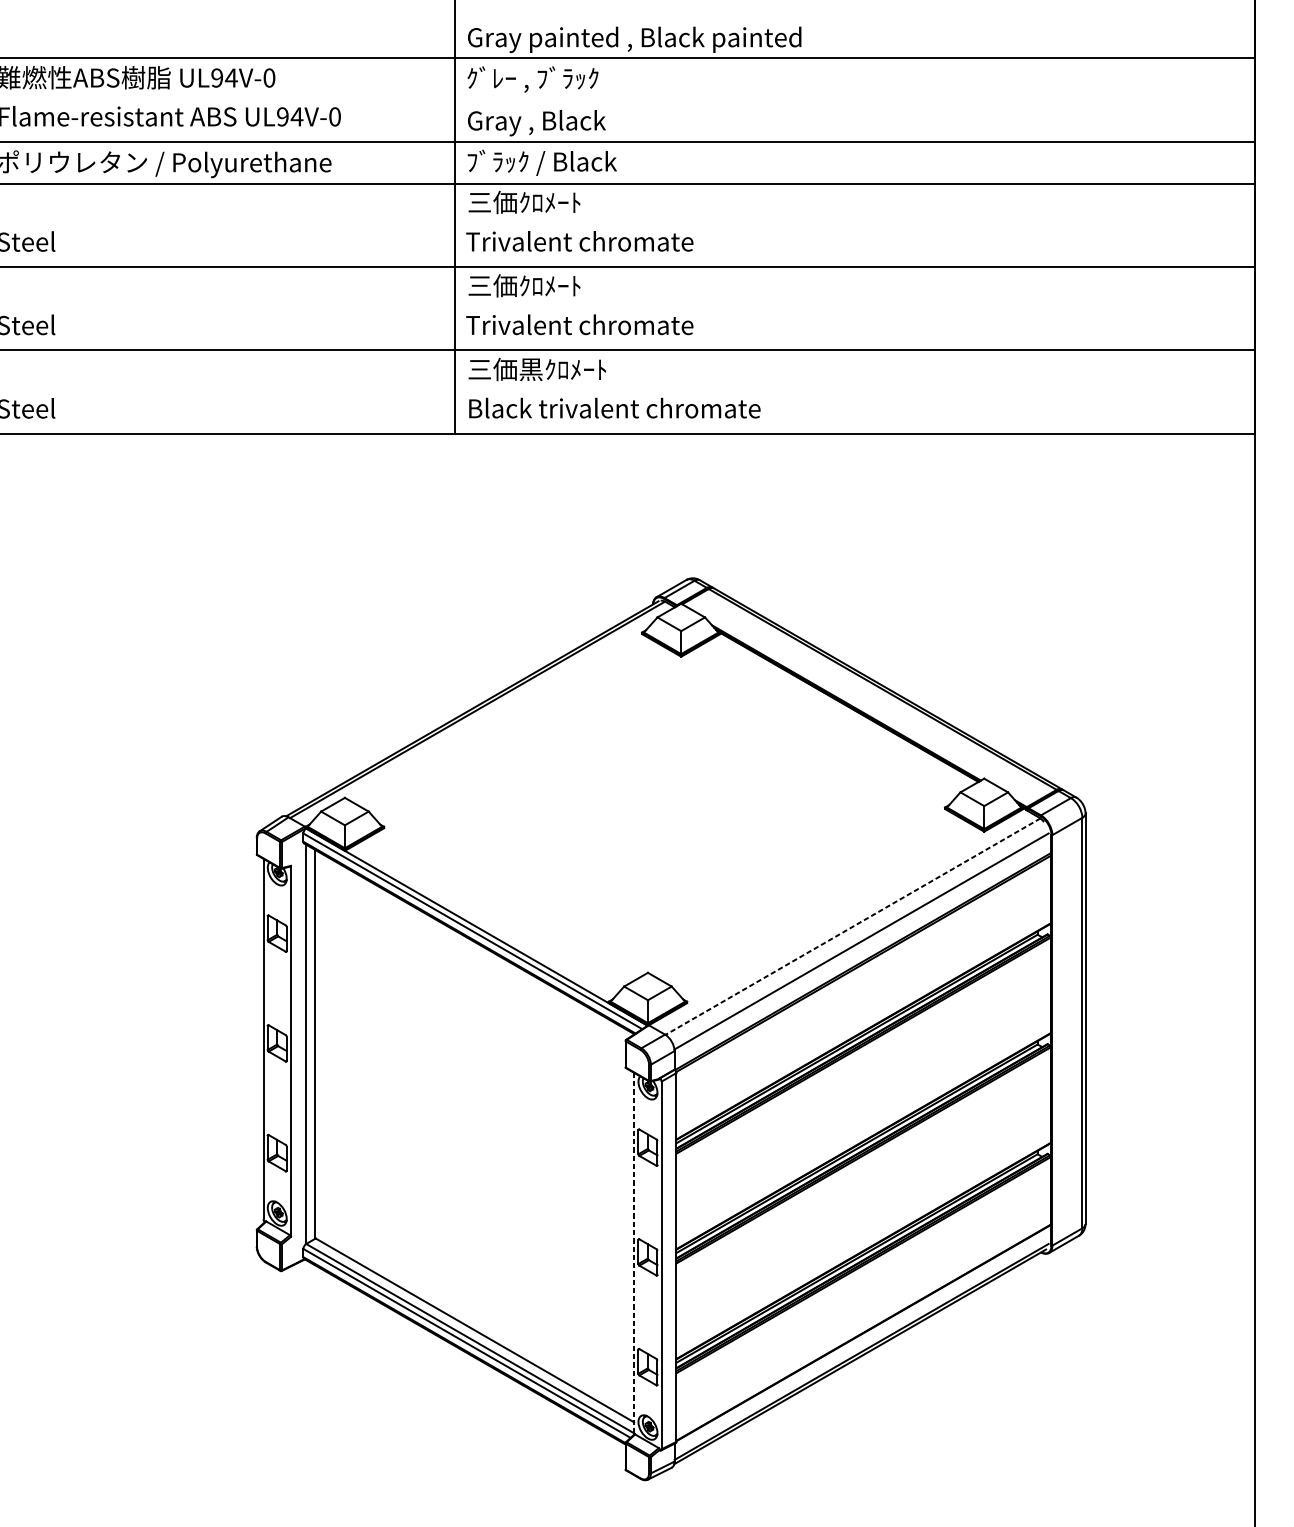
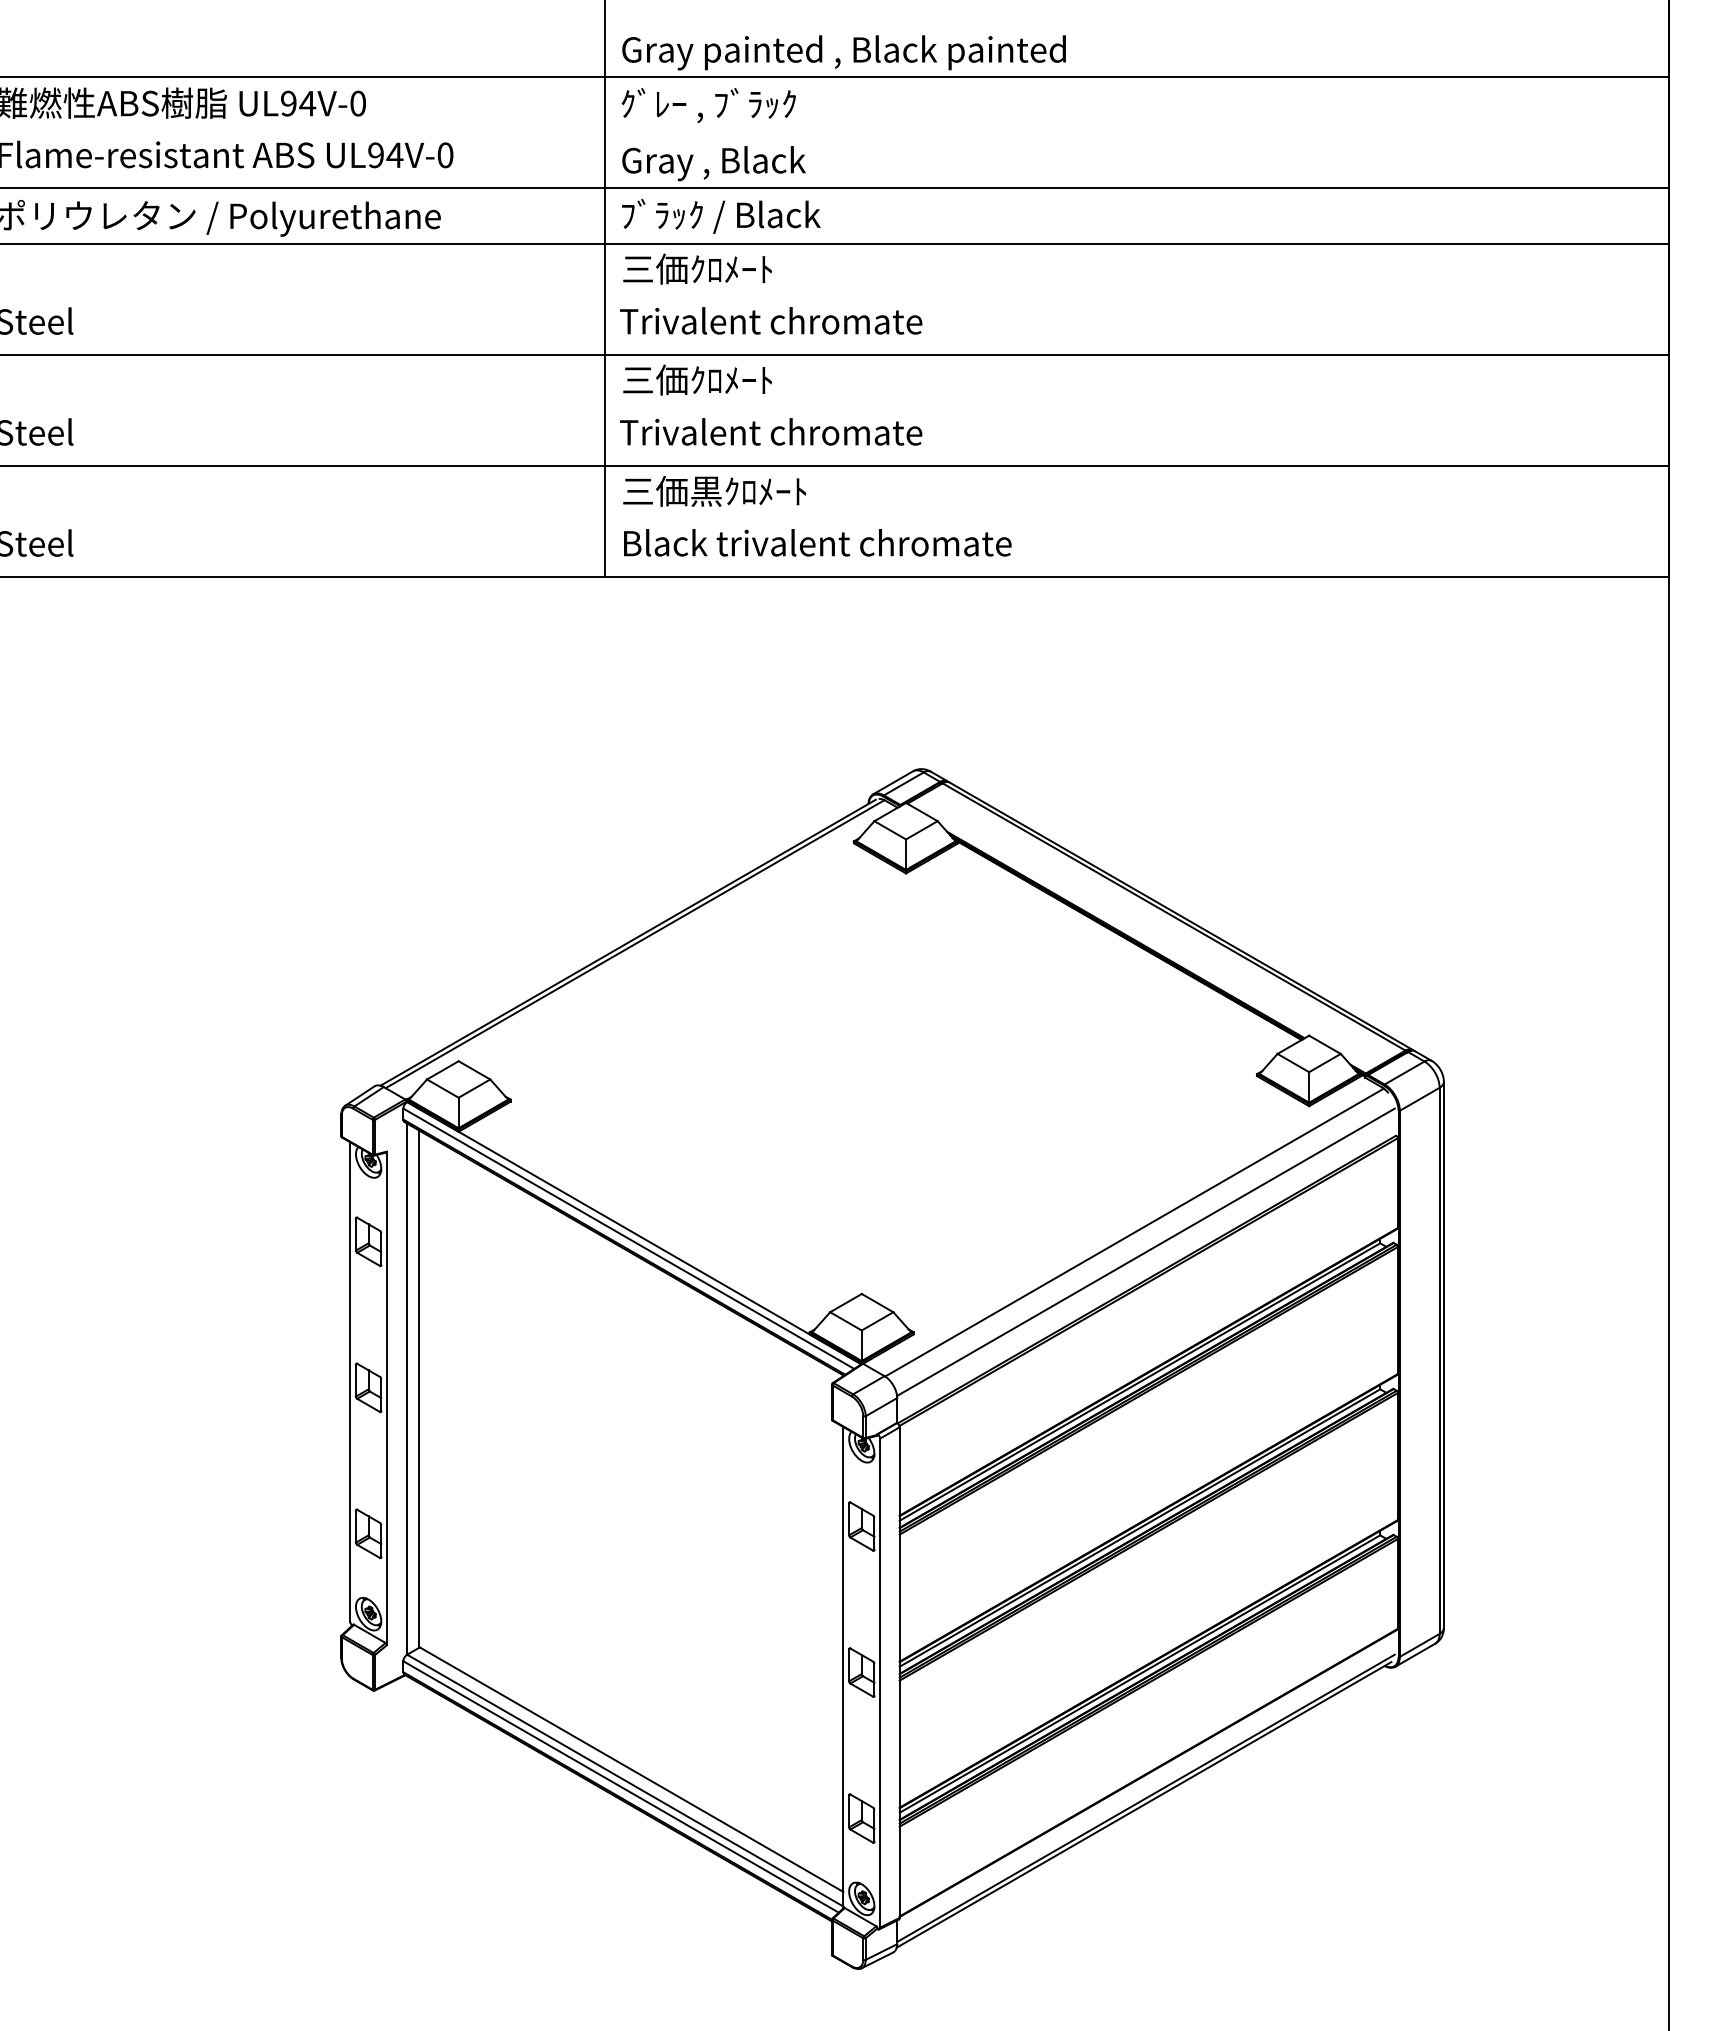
line: (852, 926) -> (1134, 1232), dashed -> solid
line: (634, 1253) -> (843, 1667), dashed -> solid

